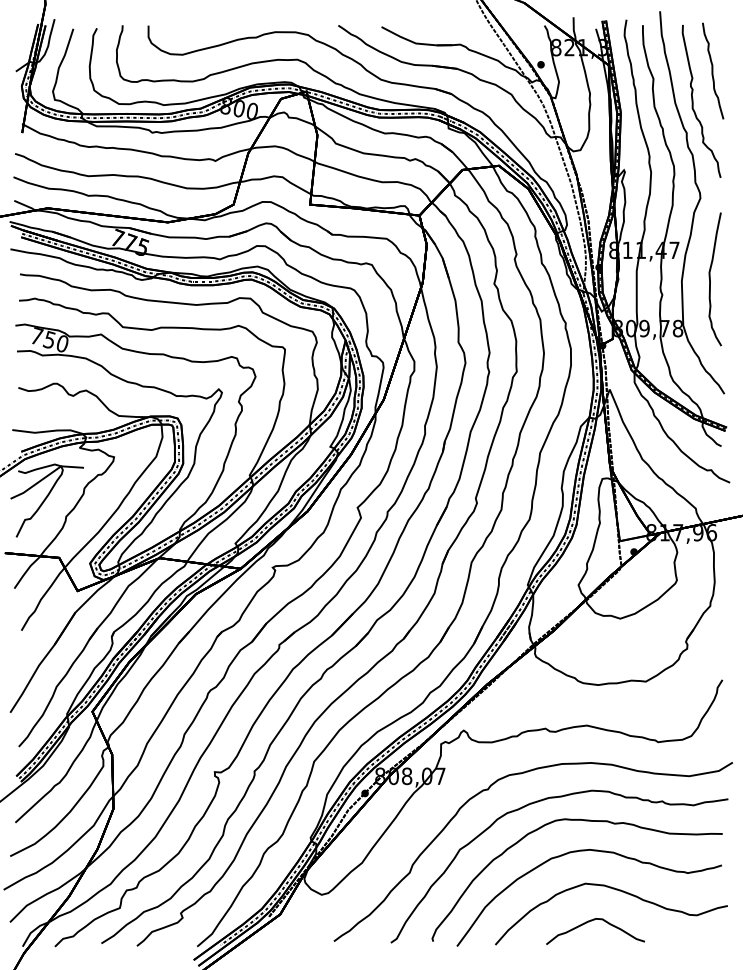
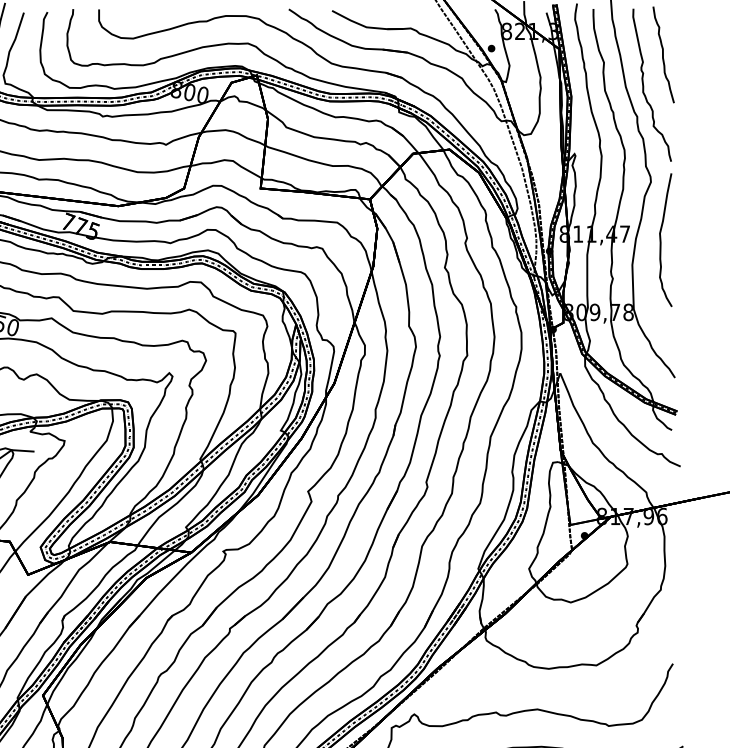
curve: (710, 279) -> (661, 240), moved

